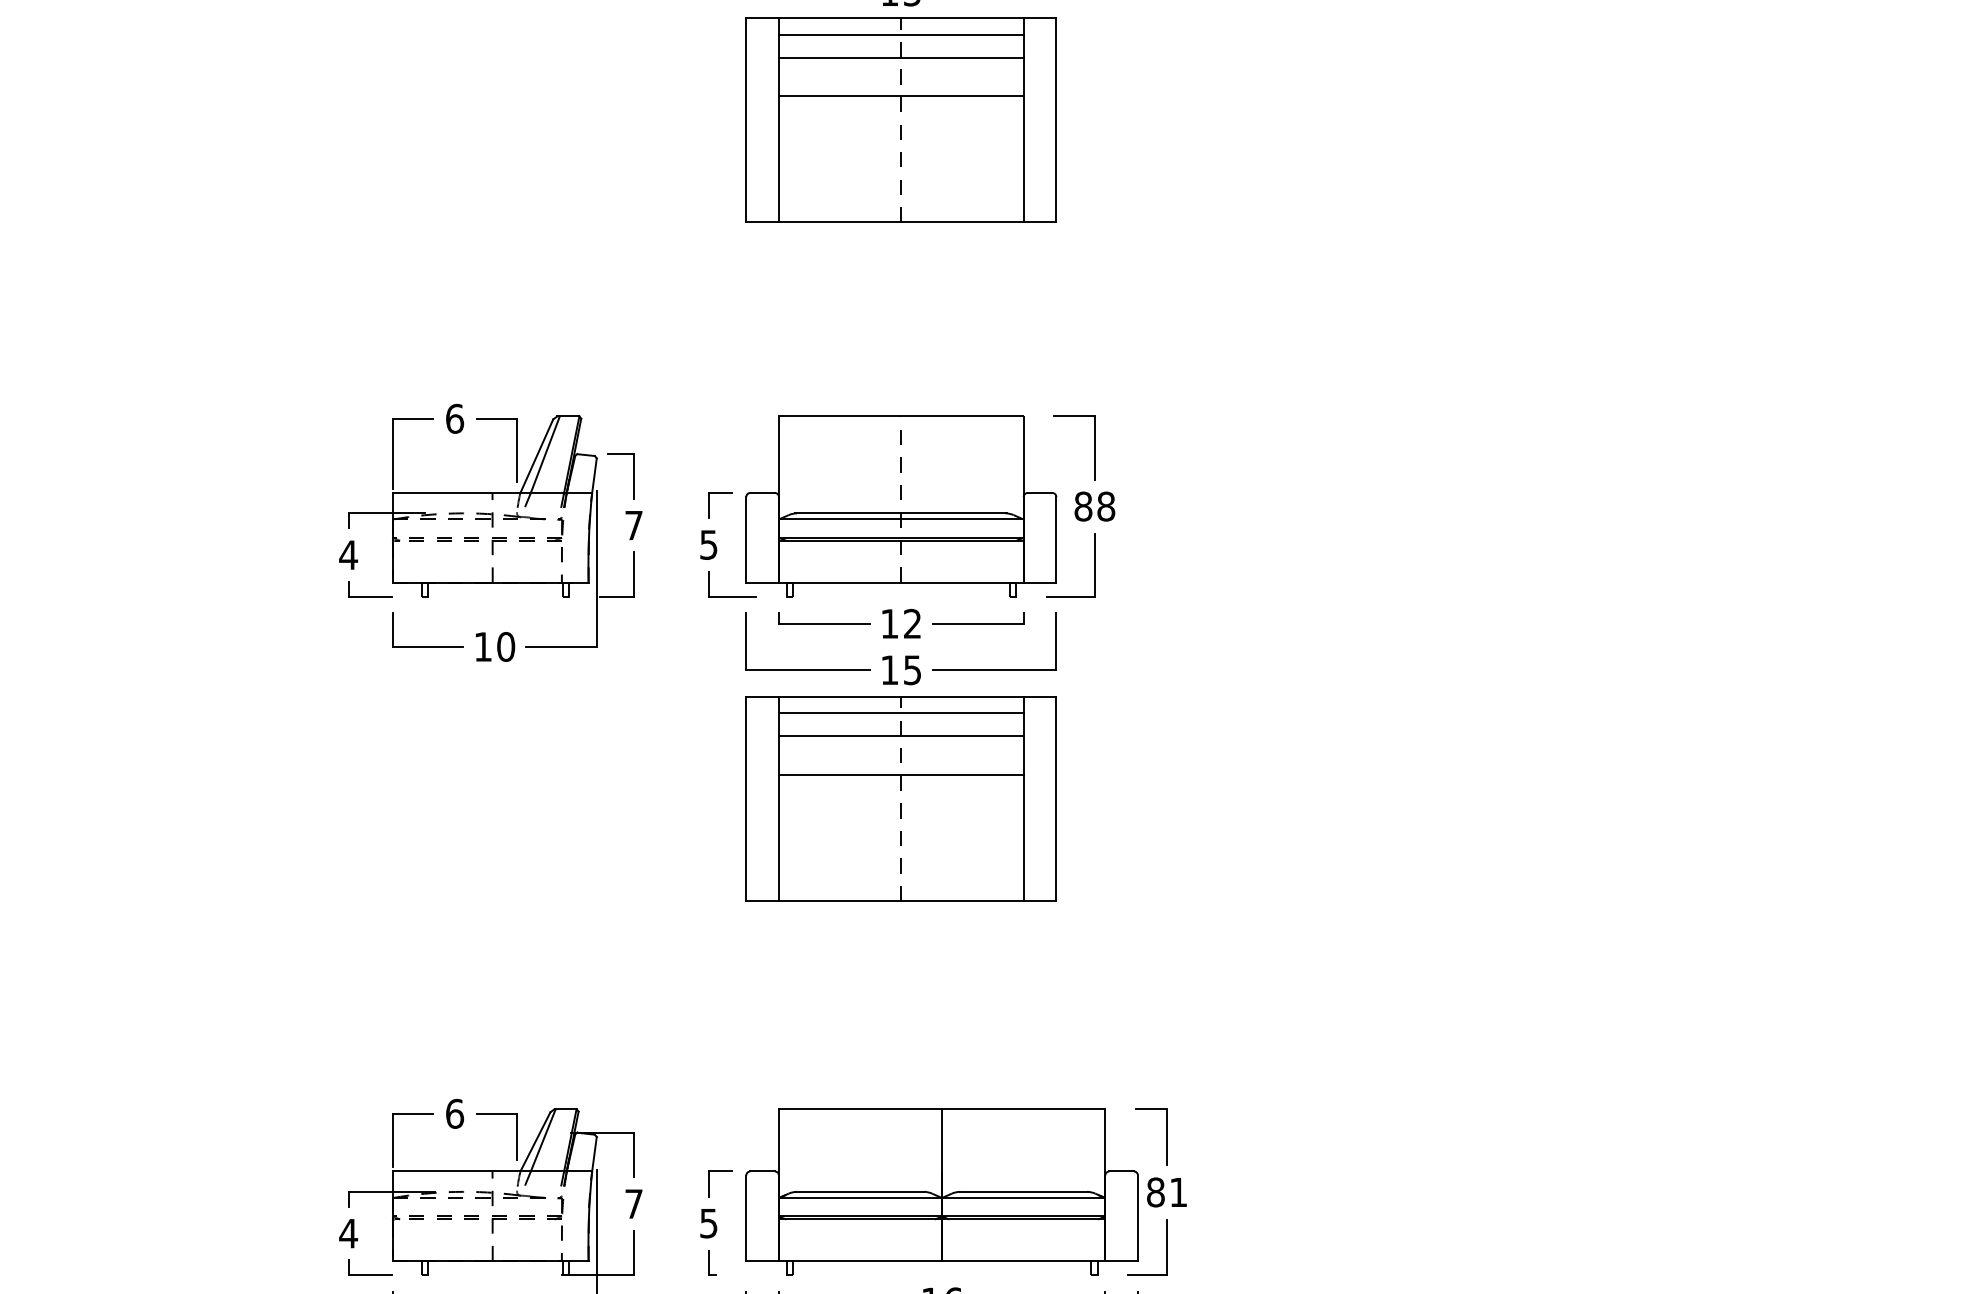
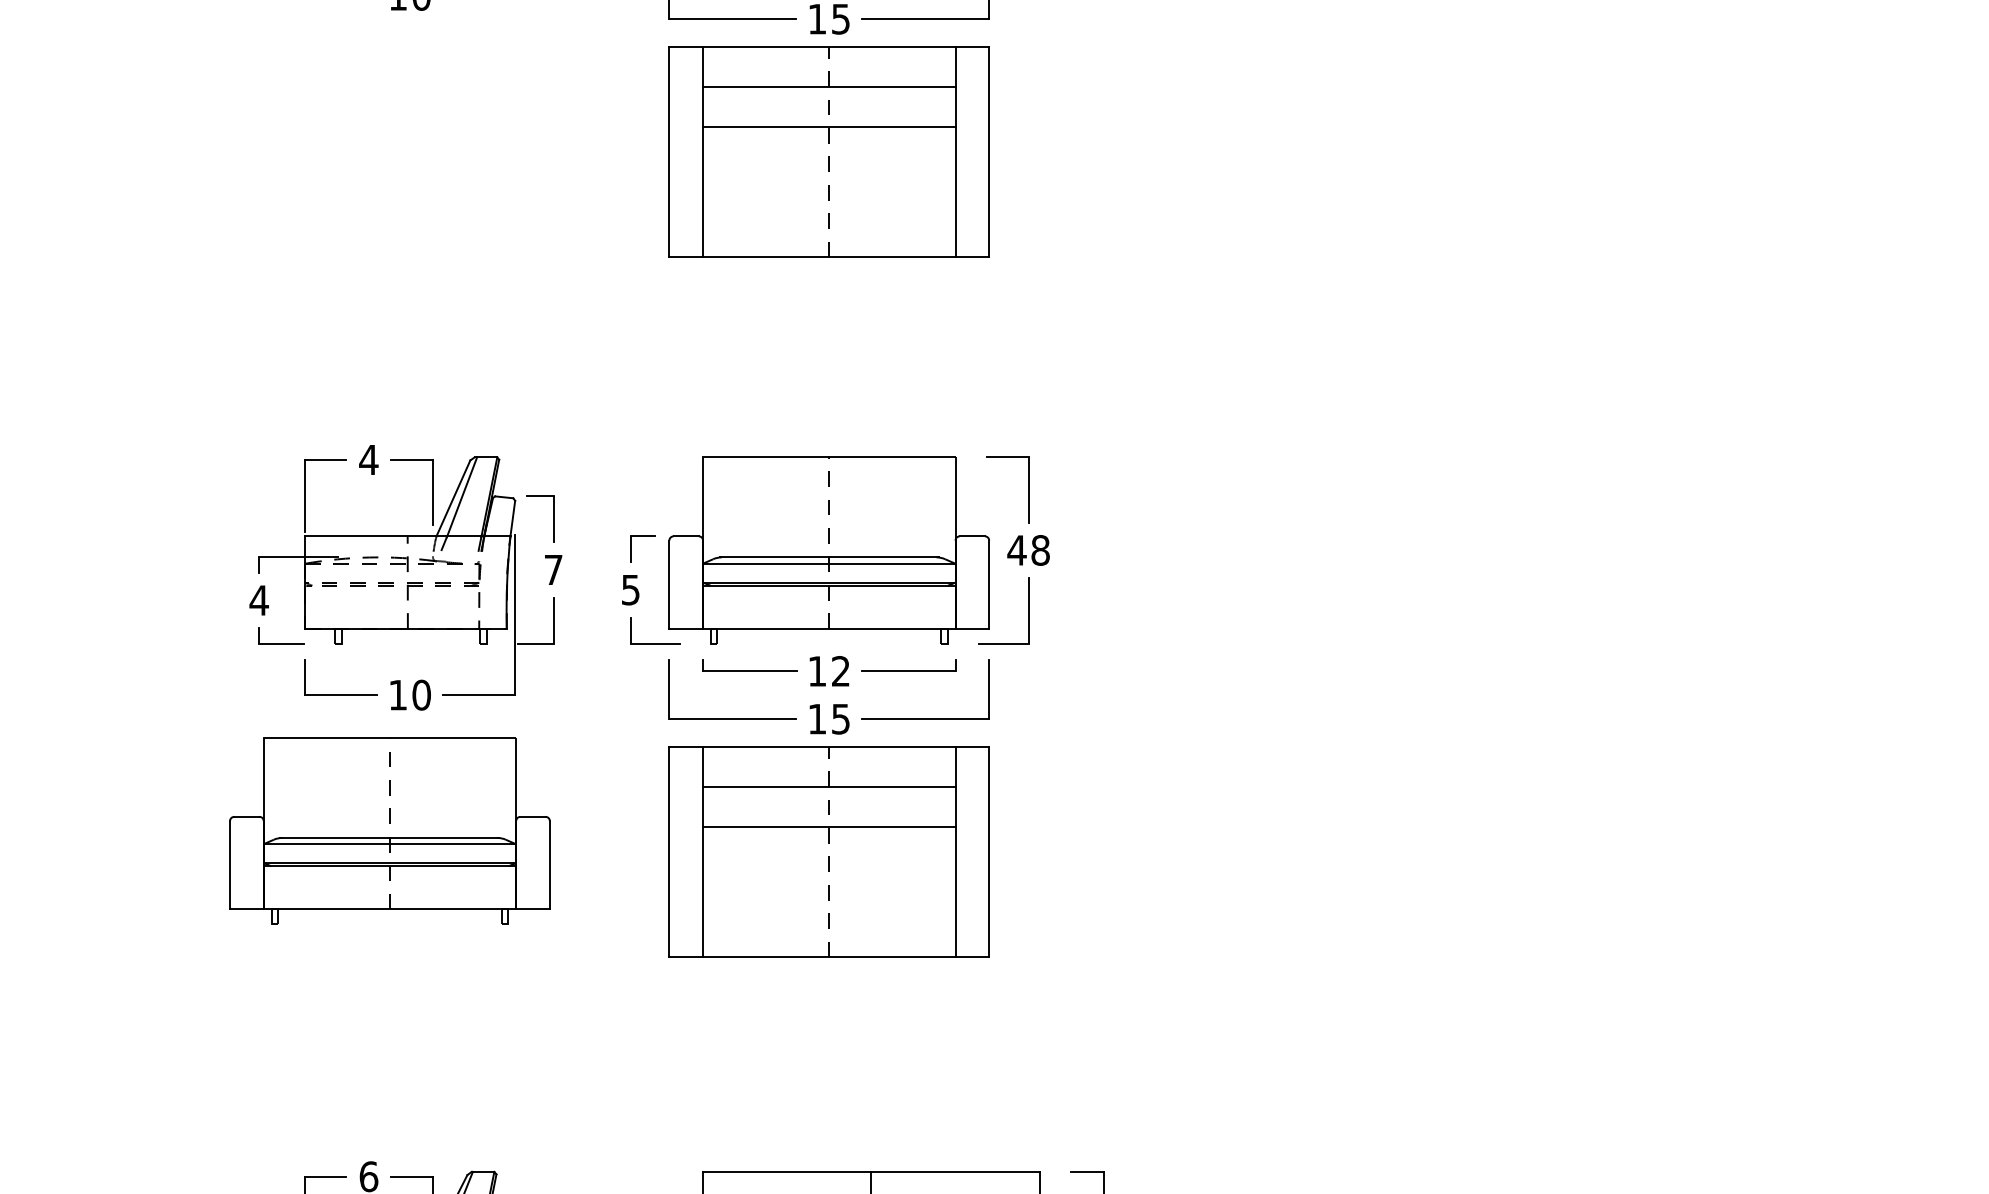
line: (900, 34) -> (828, 63), removed
text: (454, 418) -> (368, 459), 6 -> 4
text: (1082, 506) -> (1016, 550), 88 -> 48
line: (900, 713) -> (828, 763), removed
part: (475, 778) -> (390, 830), added

